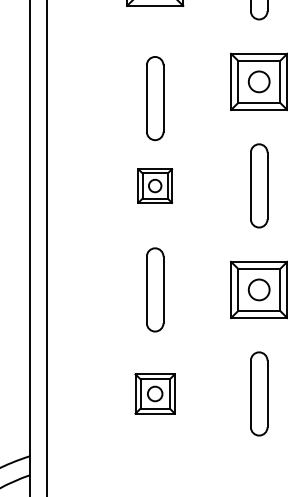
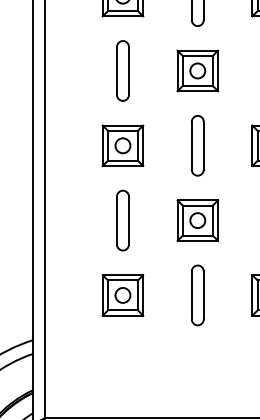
part: (154, 97) -> (122, 70), moved
part: (154, 185) -> (122, 145), size x1.67
part: (154, 394) -> (122, 295), size x1.43

